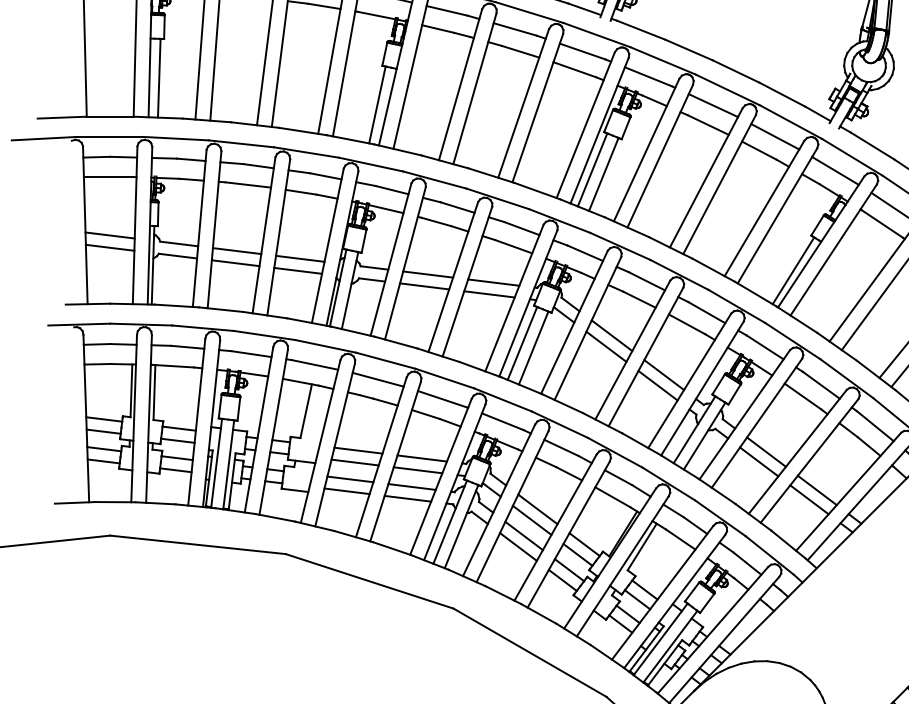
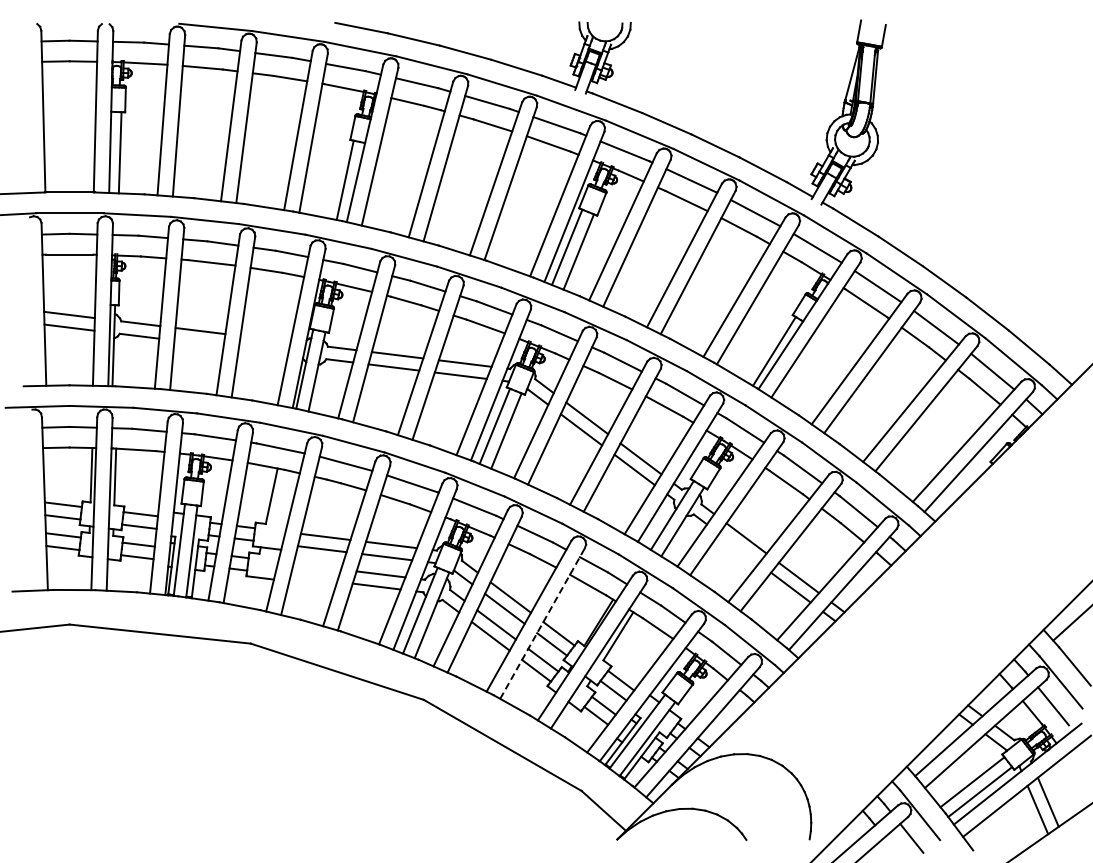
line: (300, 258) -> (265, 338), removed
line: (235, 263) -> (198, 343), removed
line: (298, 270) -> (263, 351), removed
line: (758, 461) -> (738, 548), removed
line: (350, 479) -> (317, 566), removed
line: (346, 490) -> (313, 578), removed
line: (568, 534) -> (542, 623), solid -> dashed

